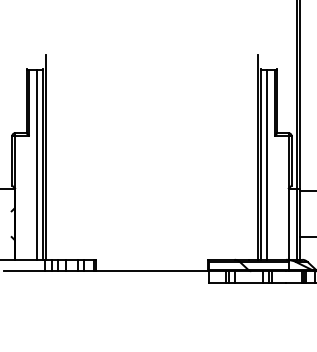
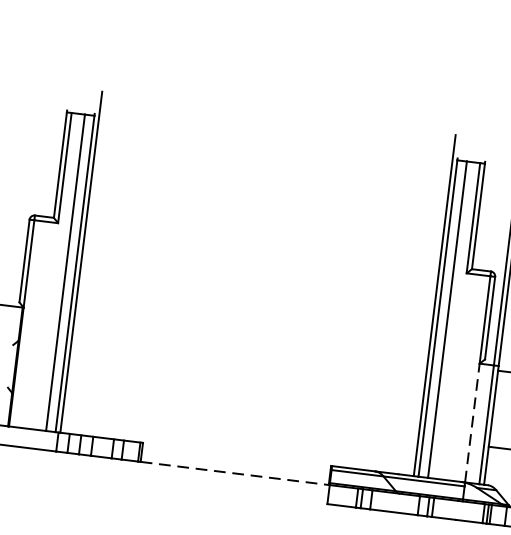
line: (288, 224) -> (471, 423), solid -> dashed
line: (152, 271) -> (235, 474), solid -> dashed

